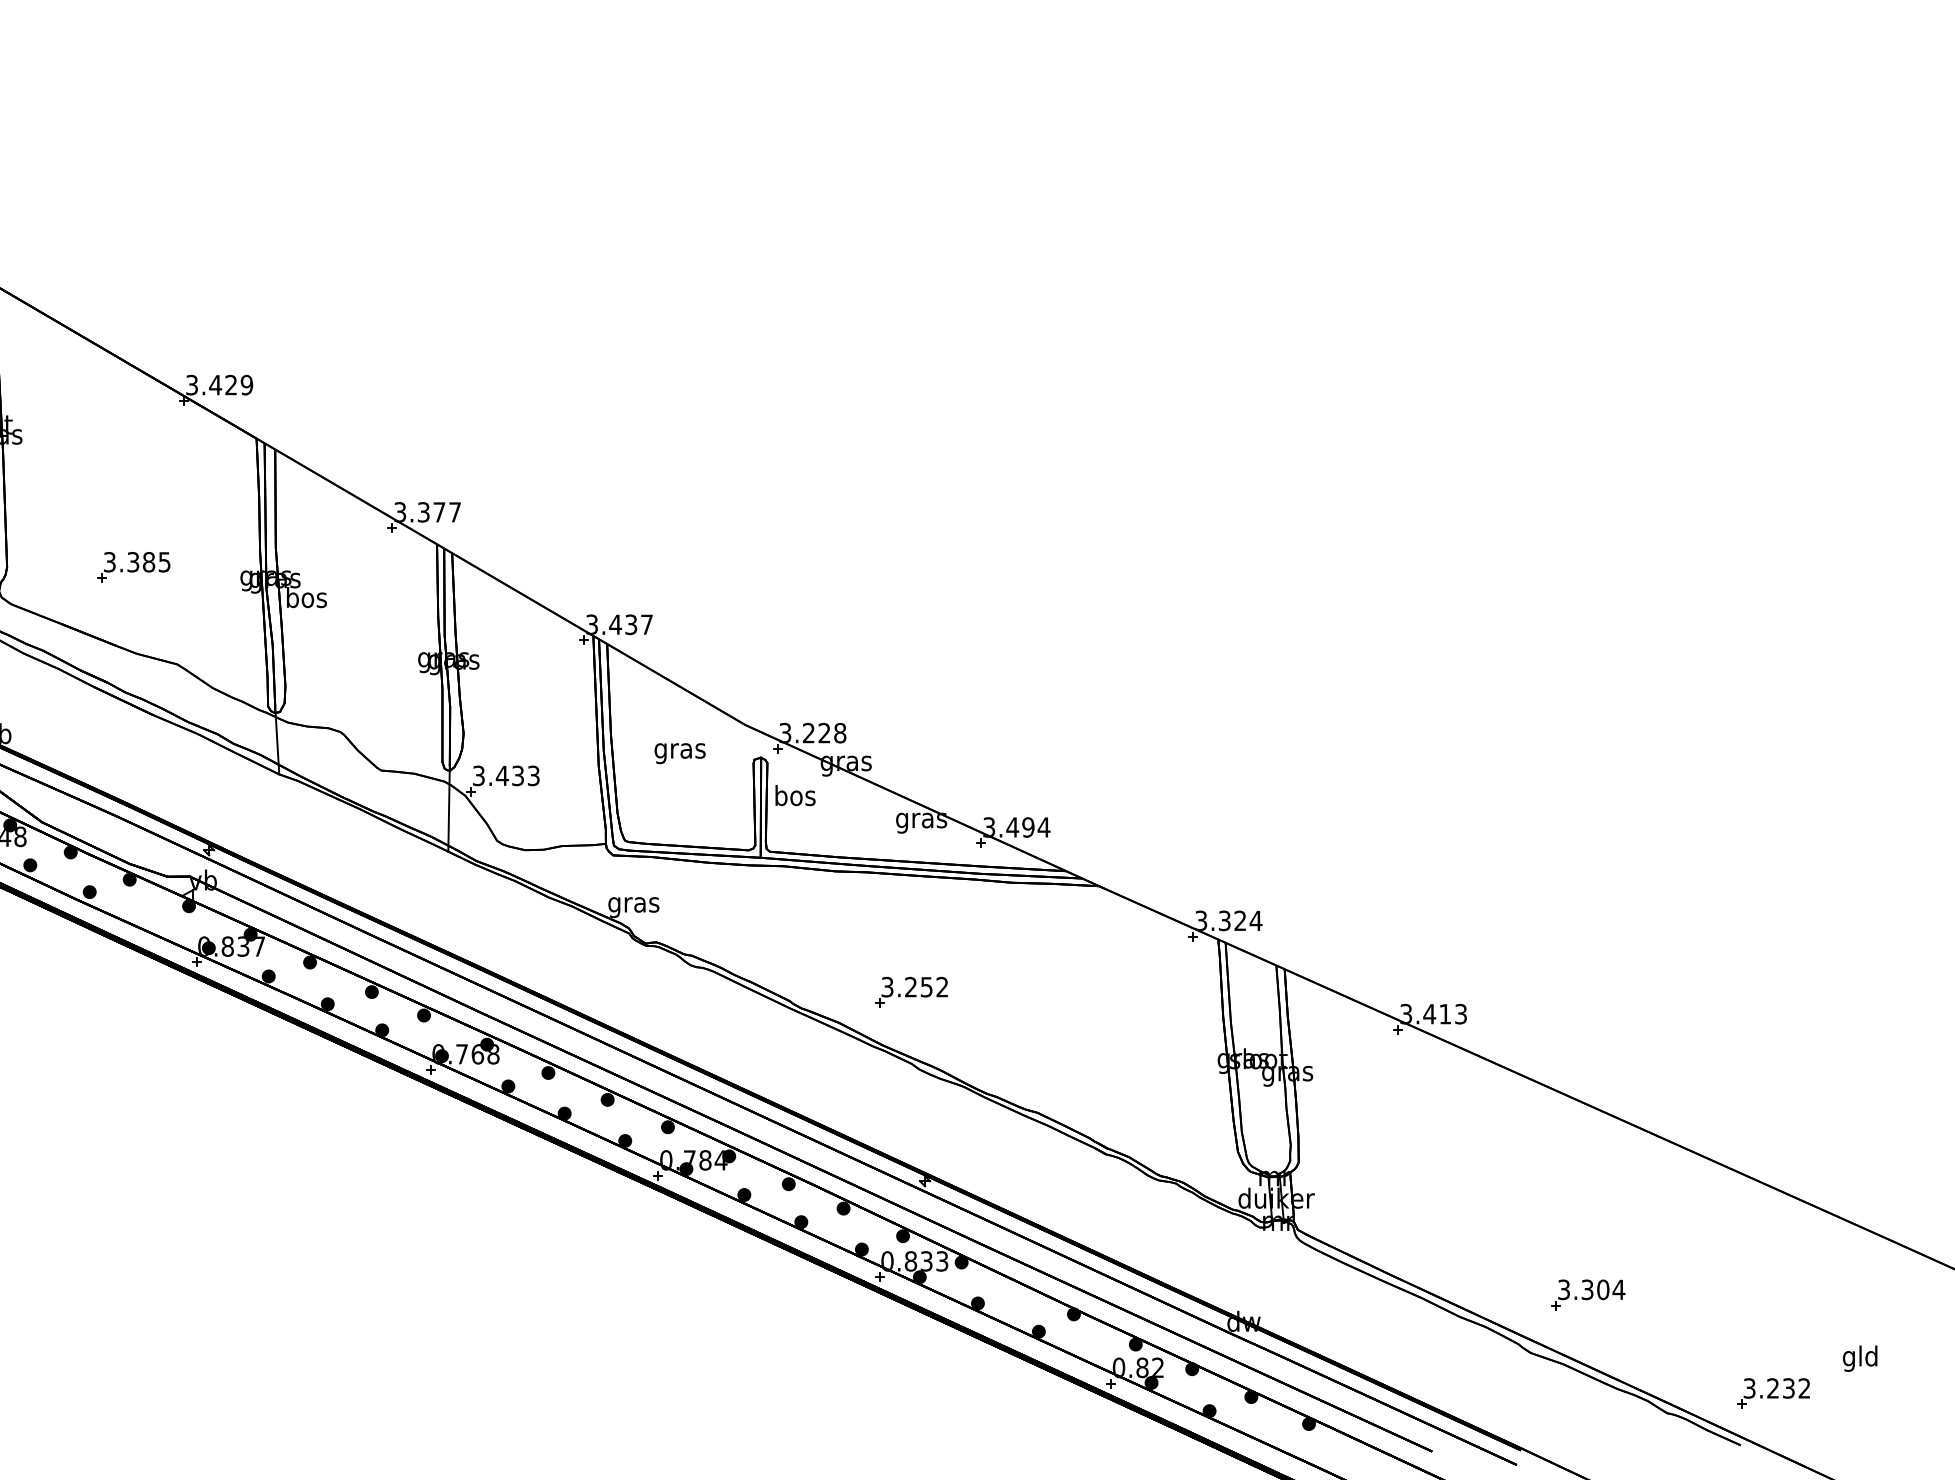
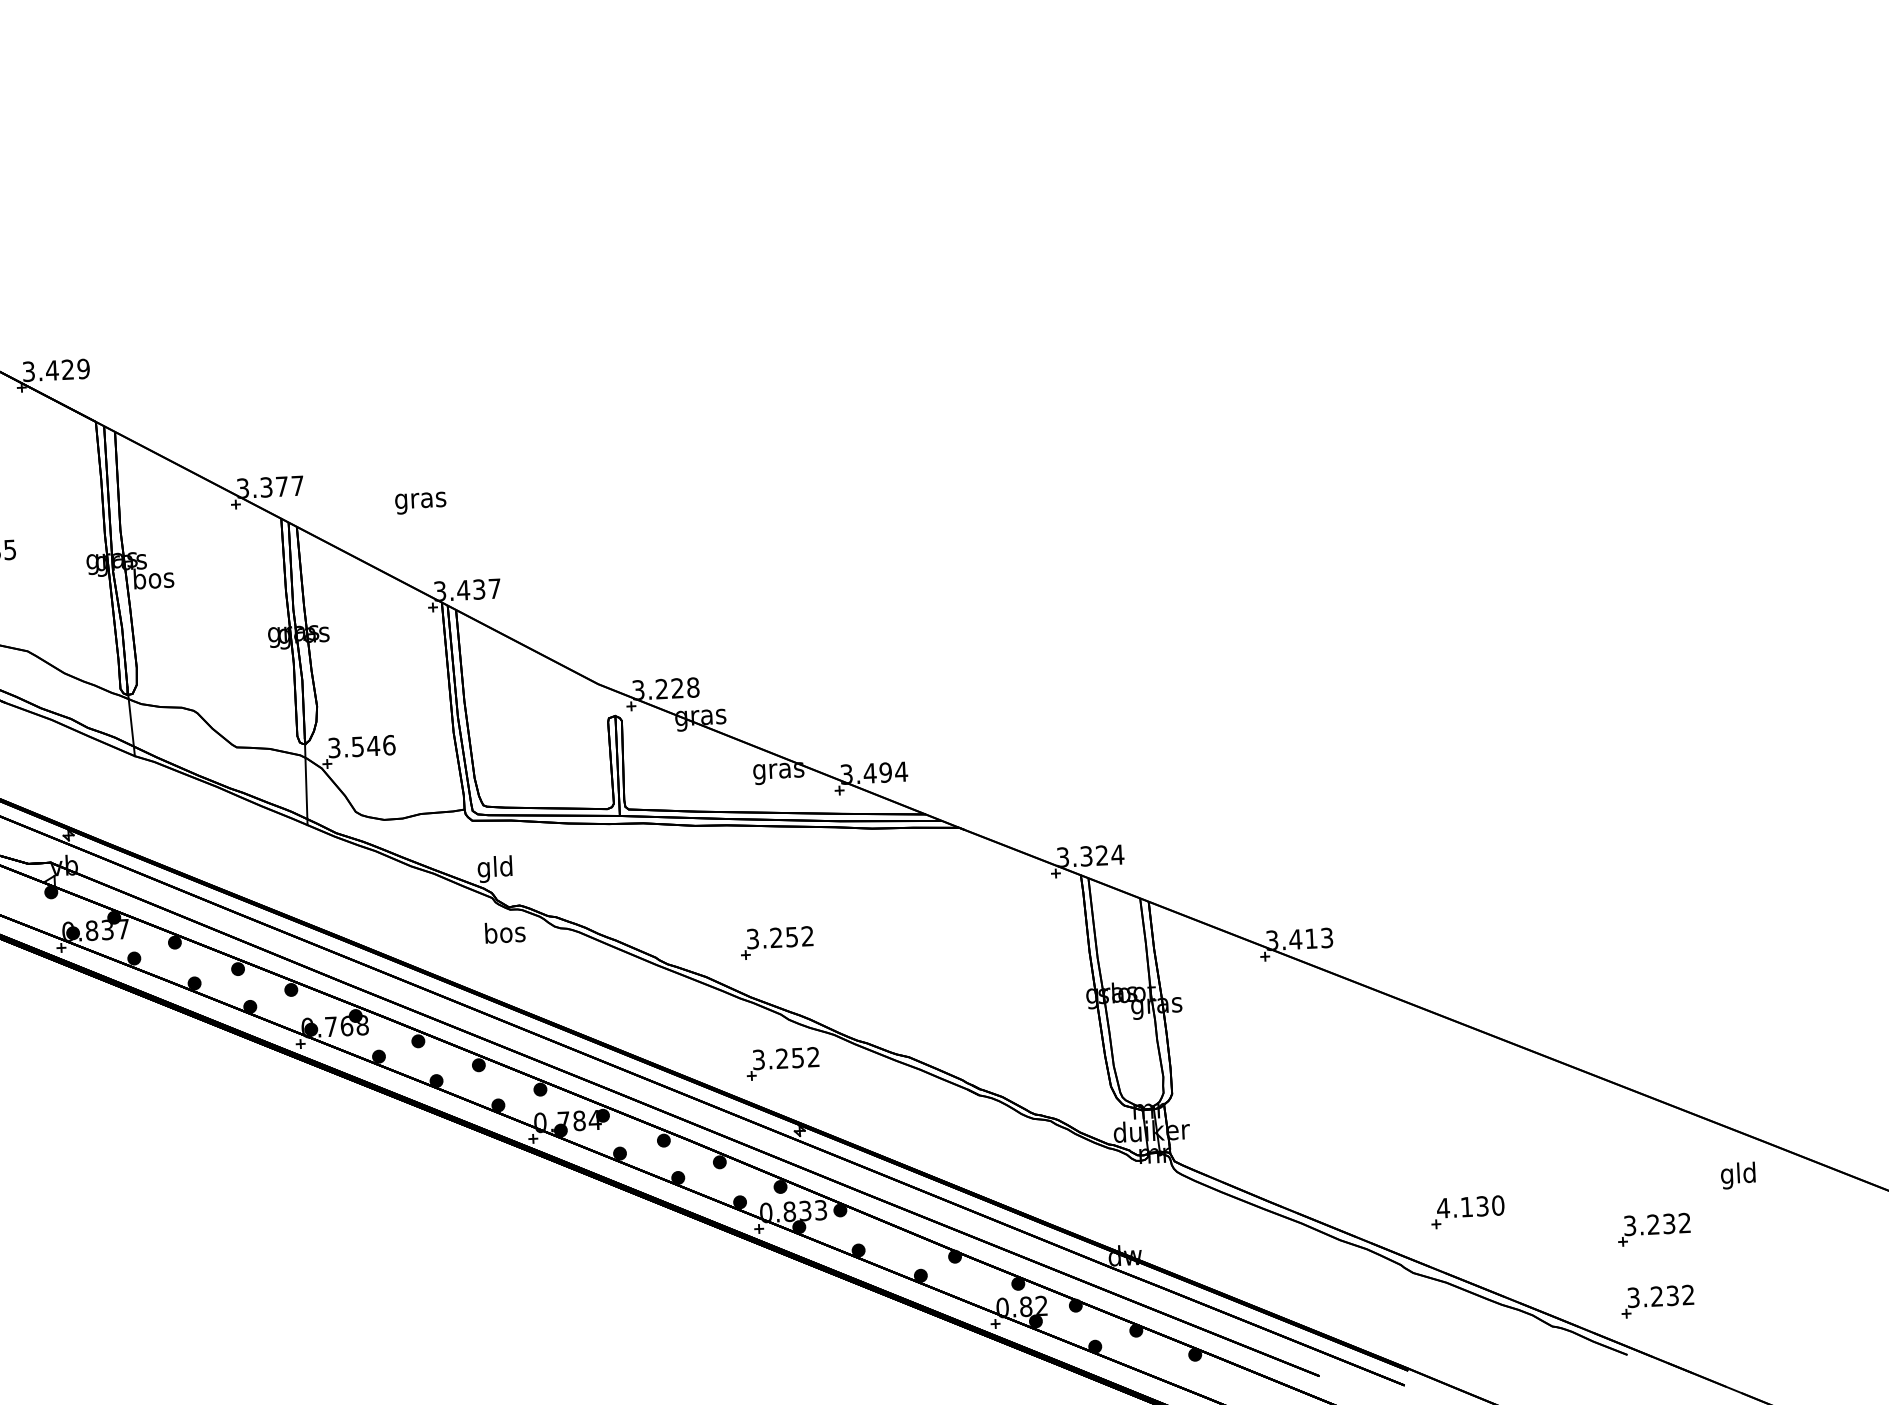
text: (679, 753) -> (420, 503), moved
text: (517, 775) -> (372, 745), 3.433 -> 3.546
text: (795, 795) -> (505, 932), moved
text: (633, 904) -> (495, 868), gras -> gld
part: (911, 1112) -> (782, 1063), added
text: (1591, 1289) -> (1470, 1206), 3.304 -> 4.130
part: (1773, 1321) -> (1654, 1229), added
text: (1859, 1358) -> (1737, 1175), moved

